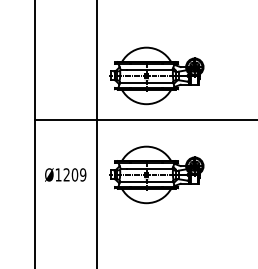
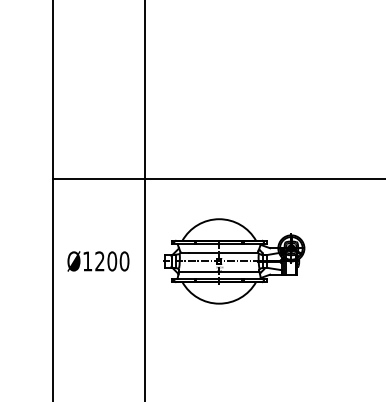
part: (156, 75) -> (234, 112), removed
text: (83, 174) -> (124, 260), Ø1209 -> Ø1200

